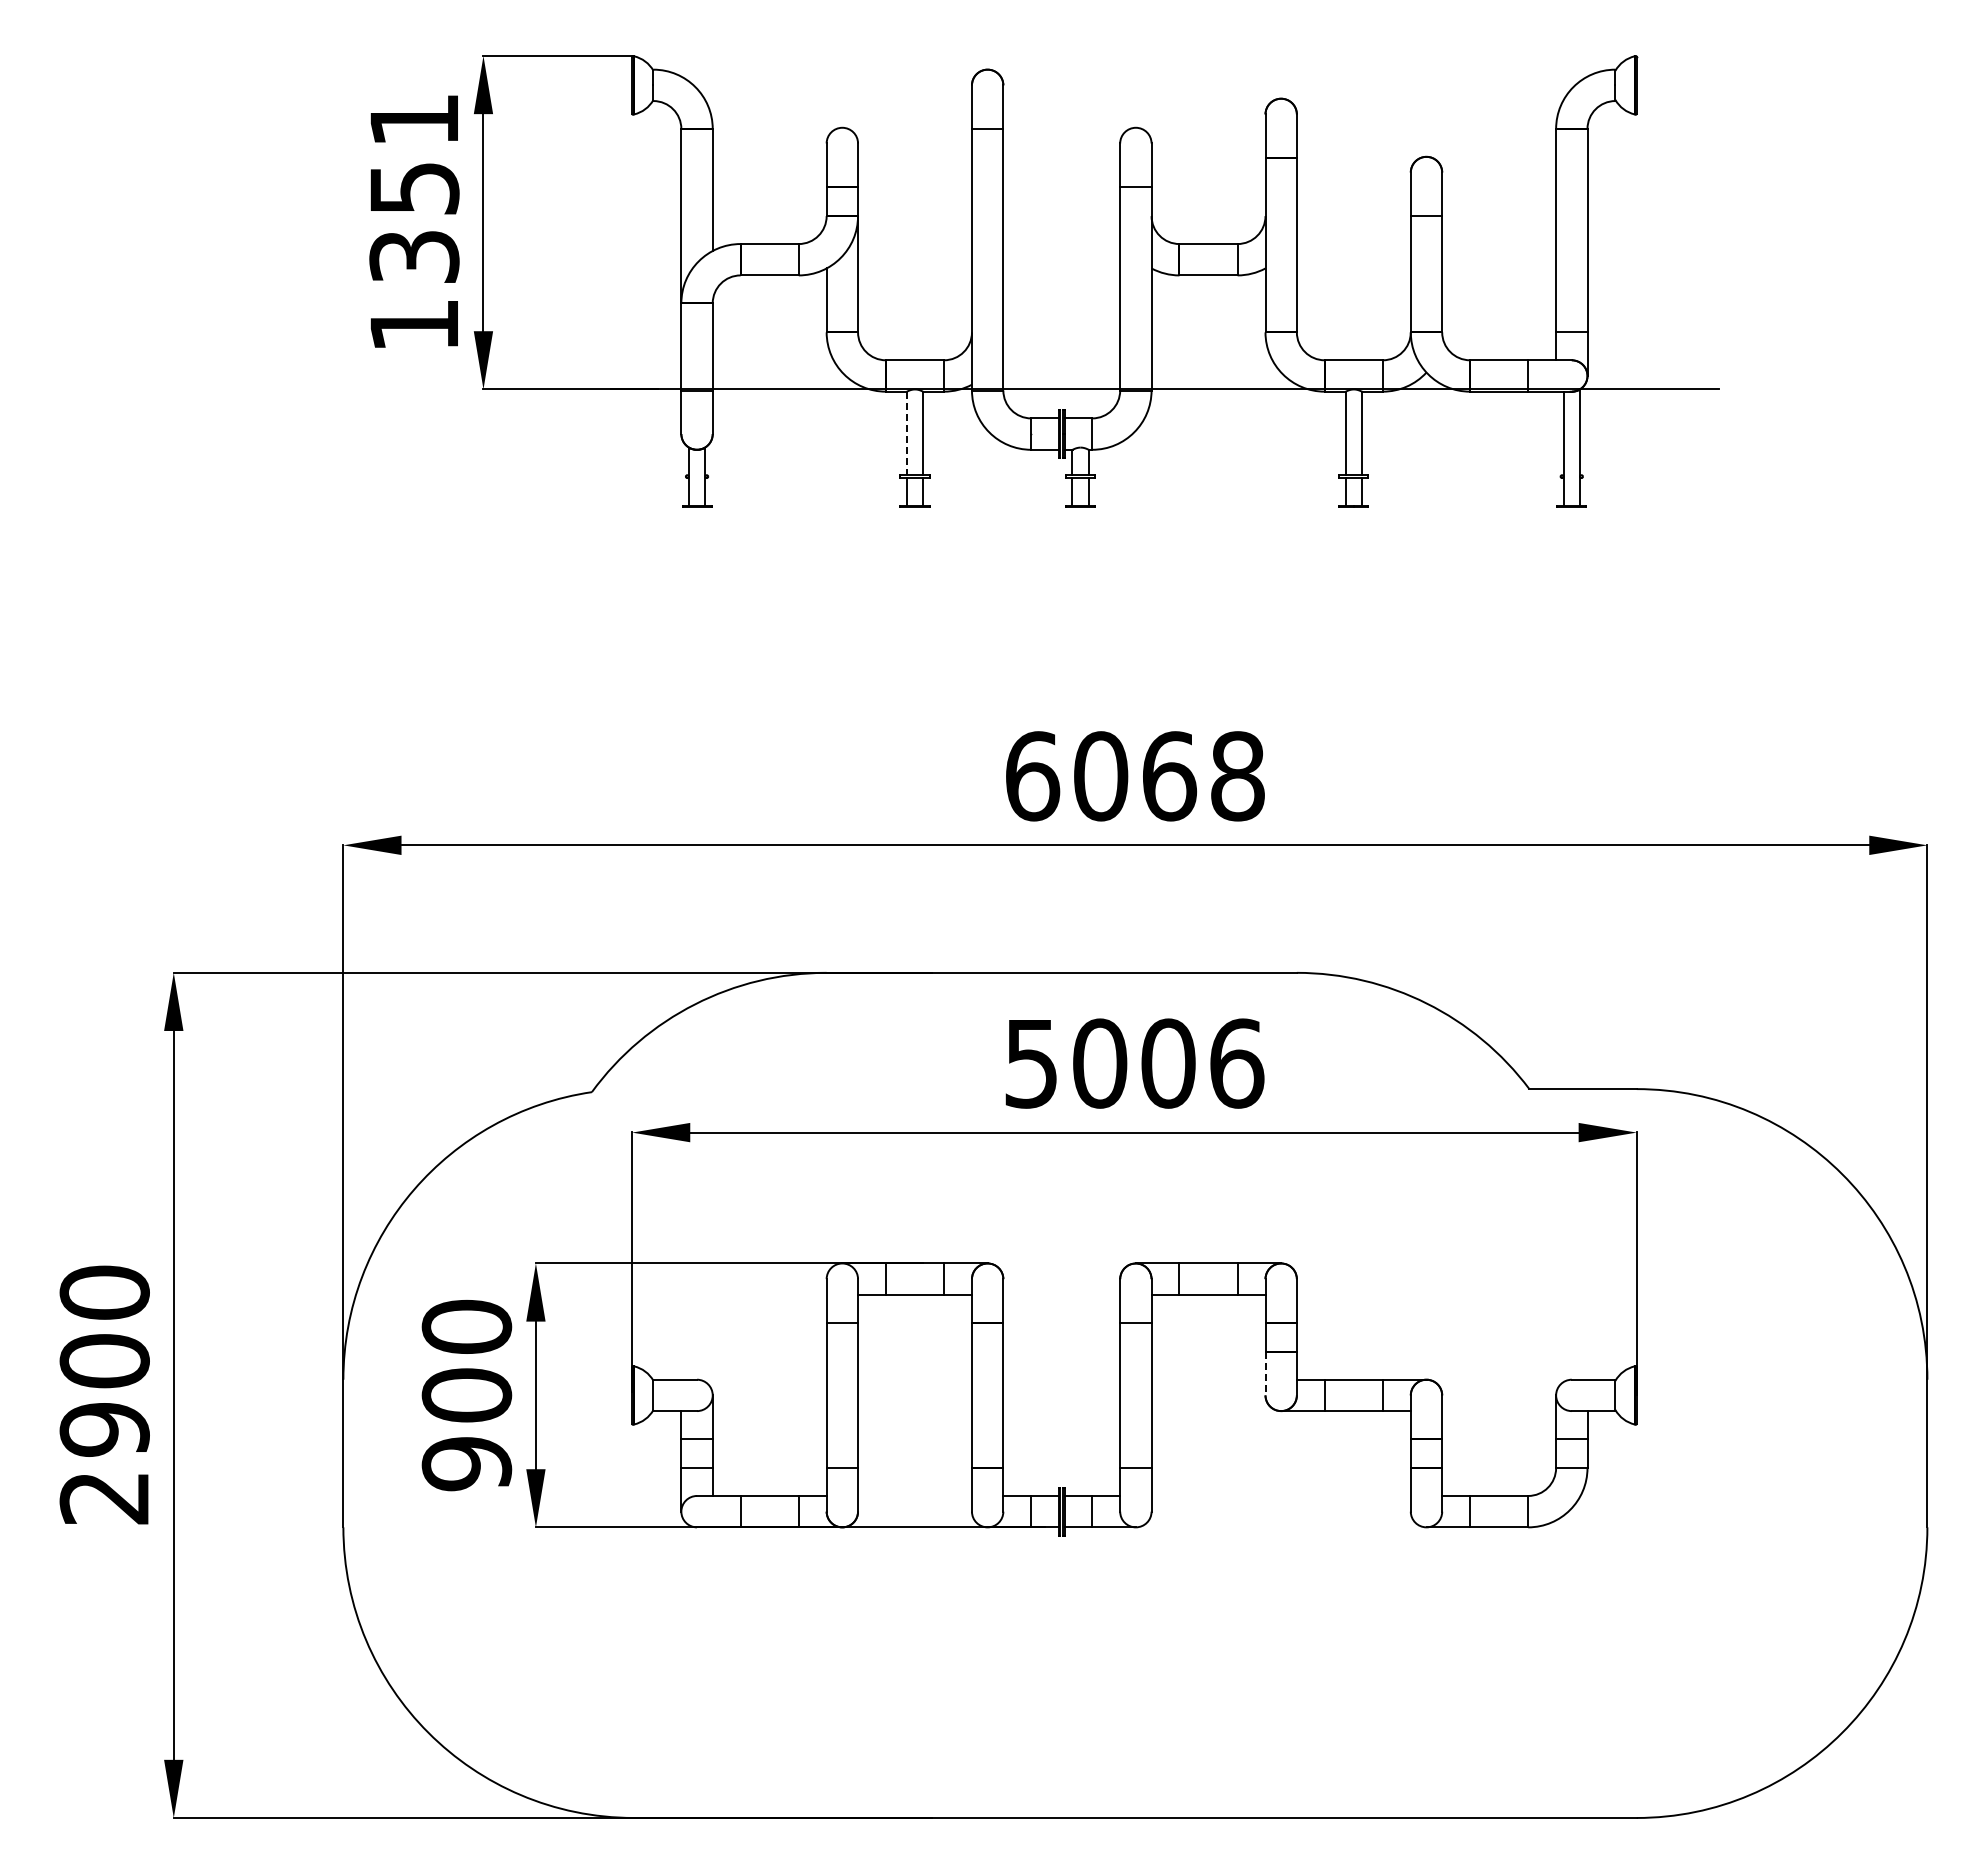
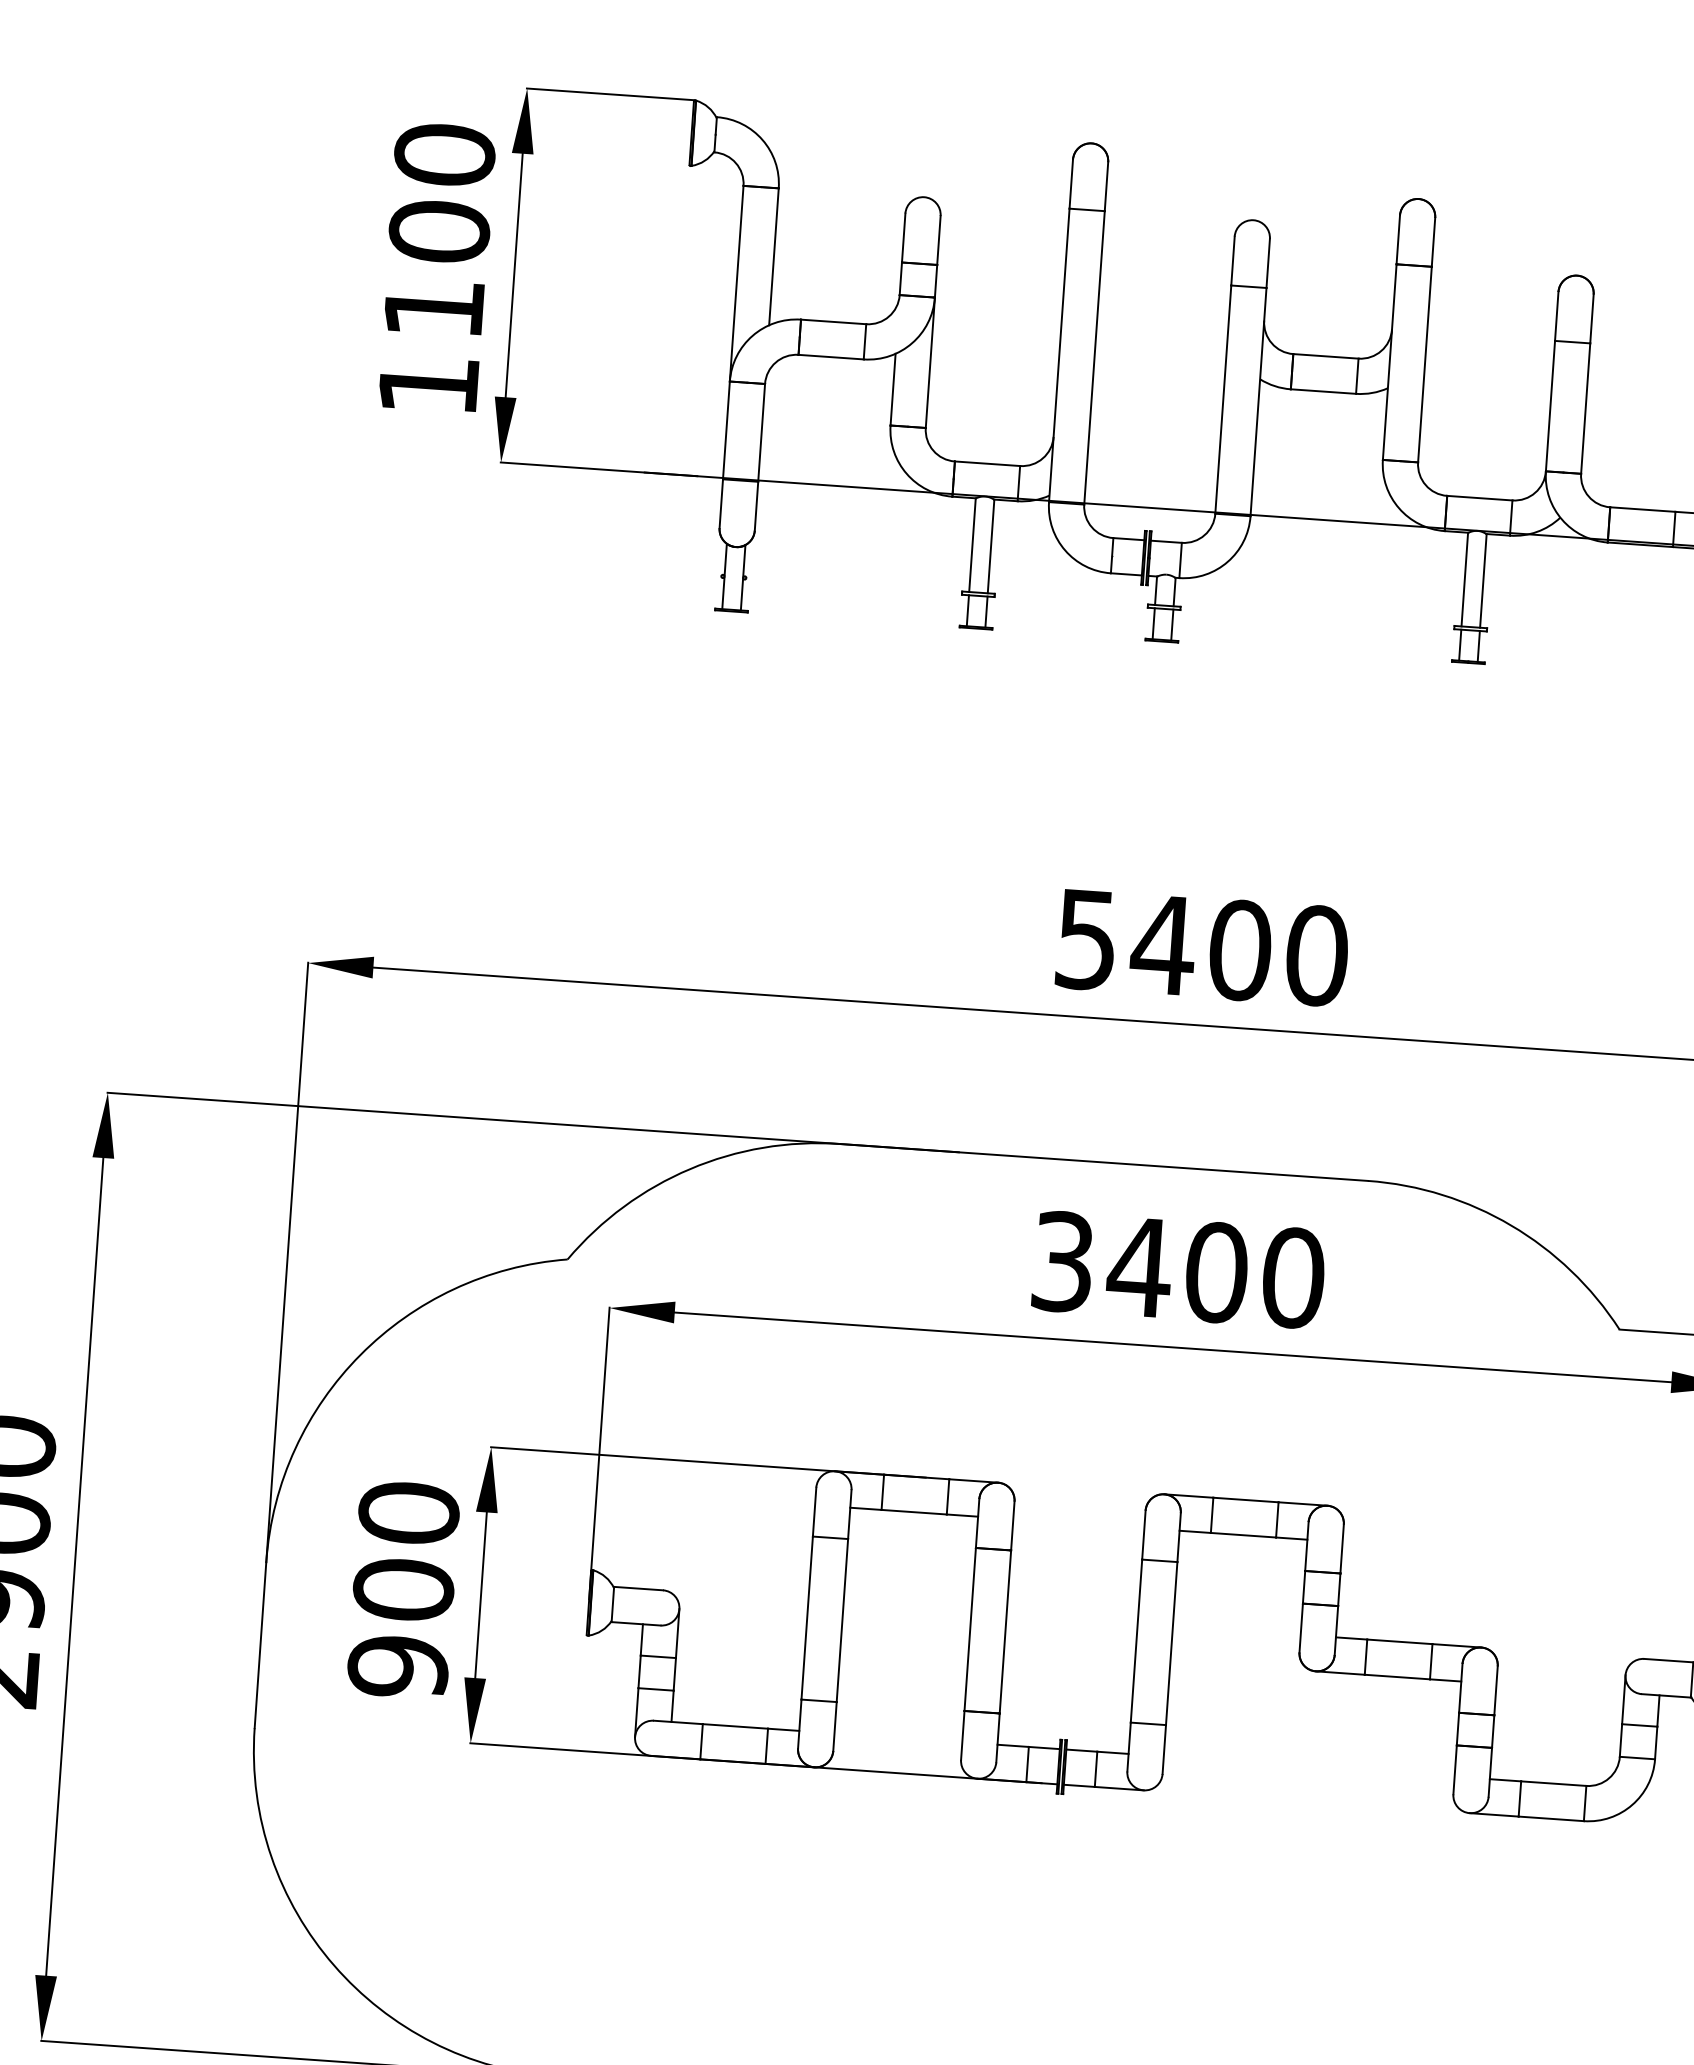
text: (414, 187) -> (439, 230), 1351 -> 1100
line: (906, 433) -> (972, 545), dashed -> solid
text: (1135, 776) -> (1202, 947), 6068 -> 5400
text: (1134, 1063) -> (1178, 1269), 5006 -> 3400
line: (1265, 1373) -> (1301, 1627), dashed -> solid

